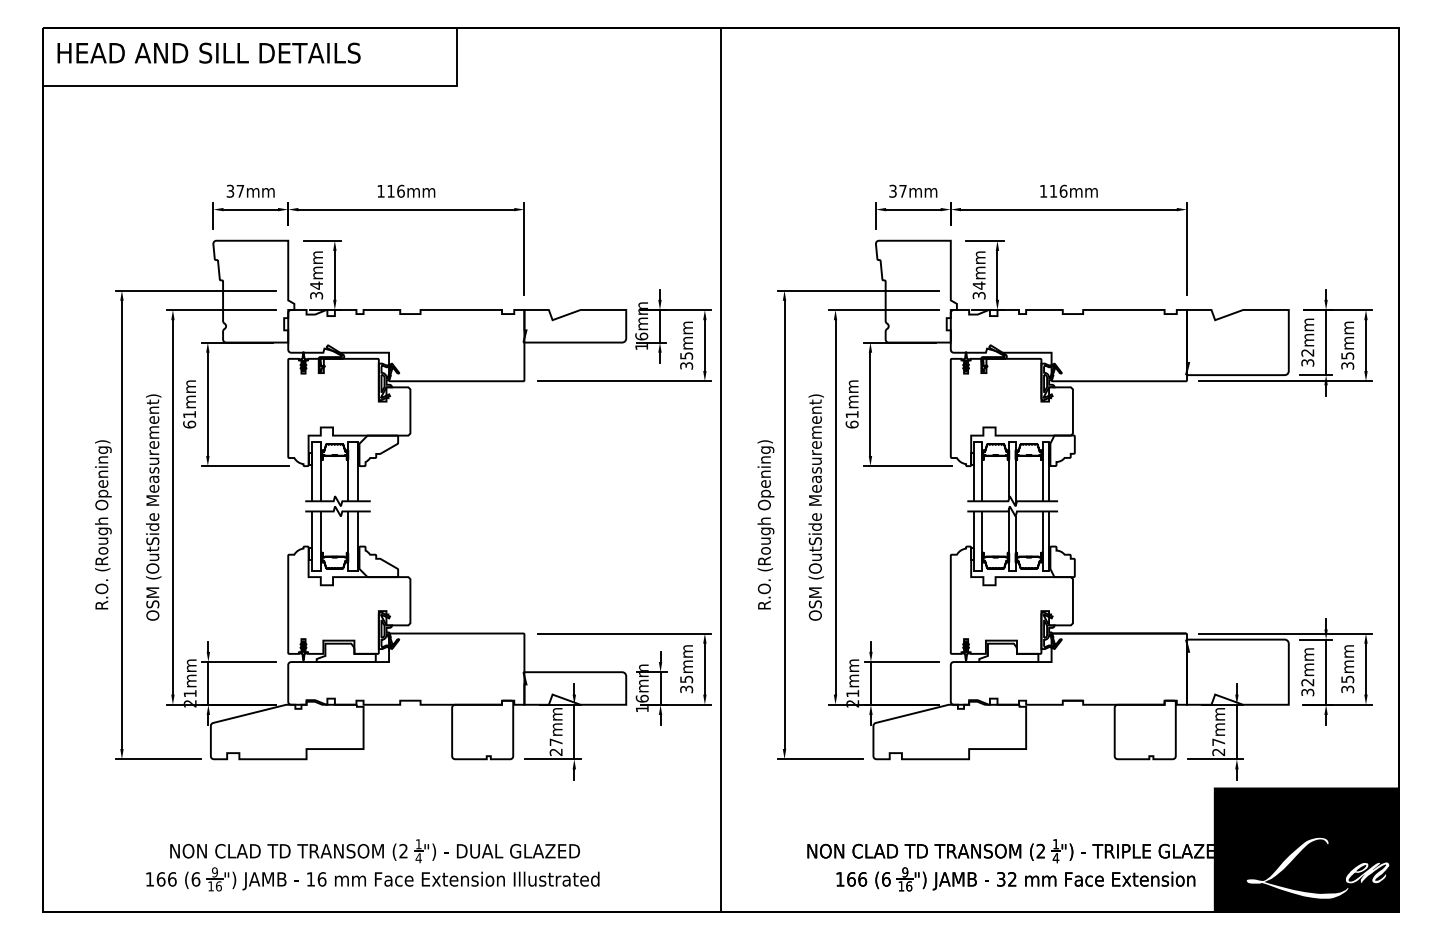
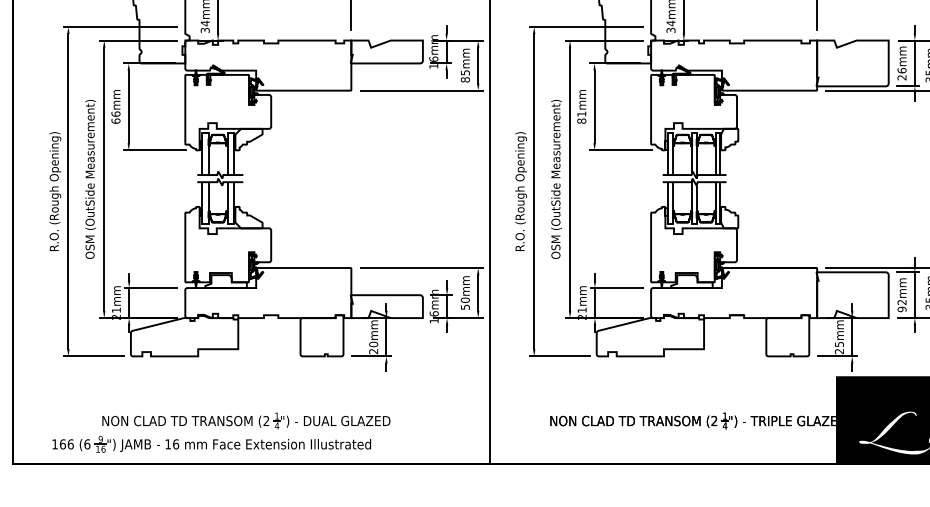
text: (1307, 357) -> (901, 73), 32mm -> 26mm
text: (686, 365) -> (465, 79), 35mm -> 85mm
text: (189, 414) -> (115, 114), 61mm -> 66mm
text: (851, 424) -> (581, 121), 61mm -> 81mm
text: (686, 683) -> (465, 303), 35mm -> 50mm
text: (1307, 692) -> (901, 309), 32mm -> 92mm
text: (1218, 741) -> (839, 343), 27mm -> 25mm
text: (555, 742) -> (373, 344), 27mm -> 20mm
part: (372, 879) -> (211, 444), moved
part: (1015, 879) -> (696, 440), removed

